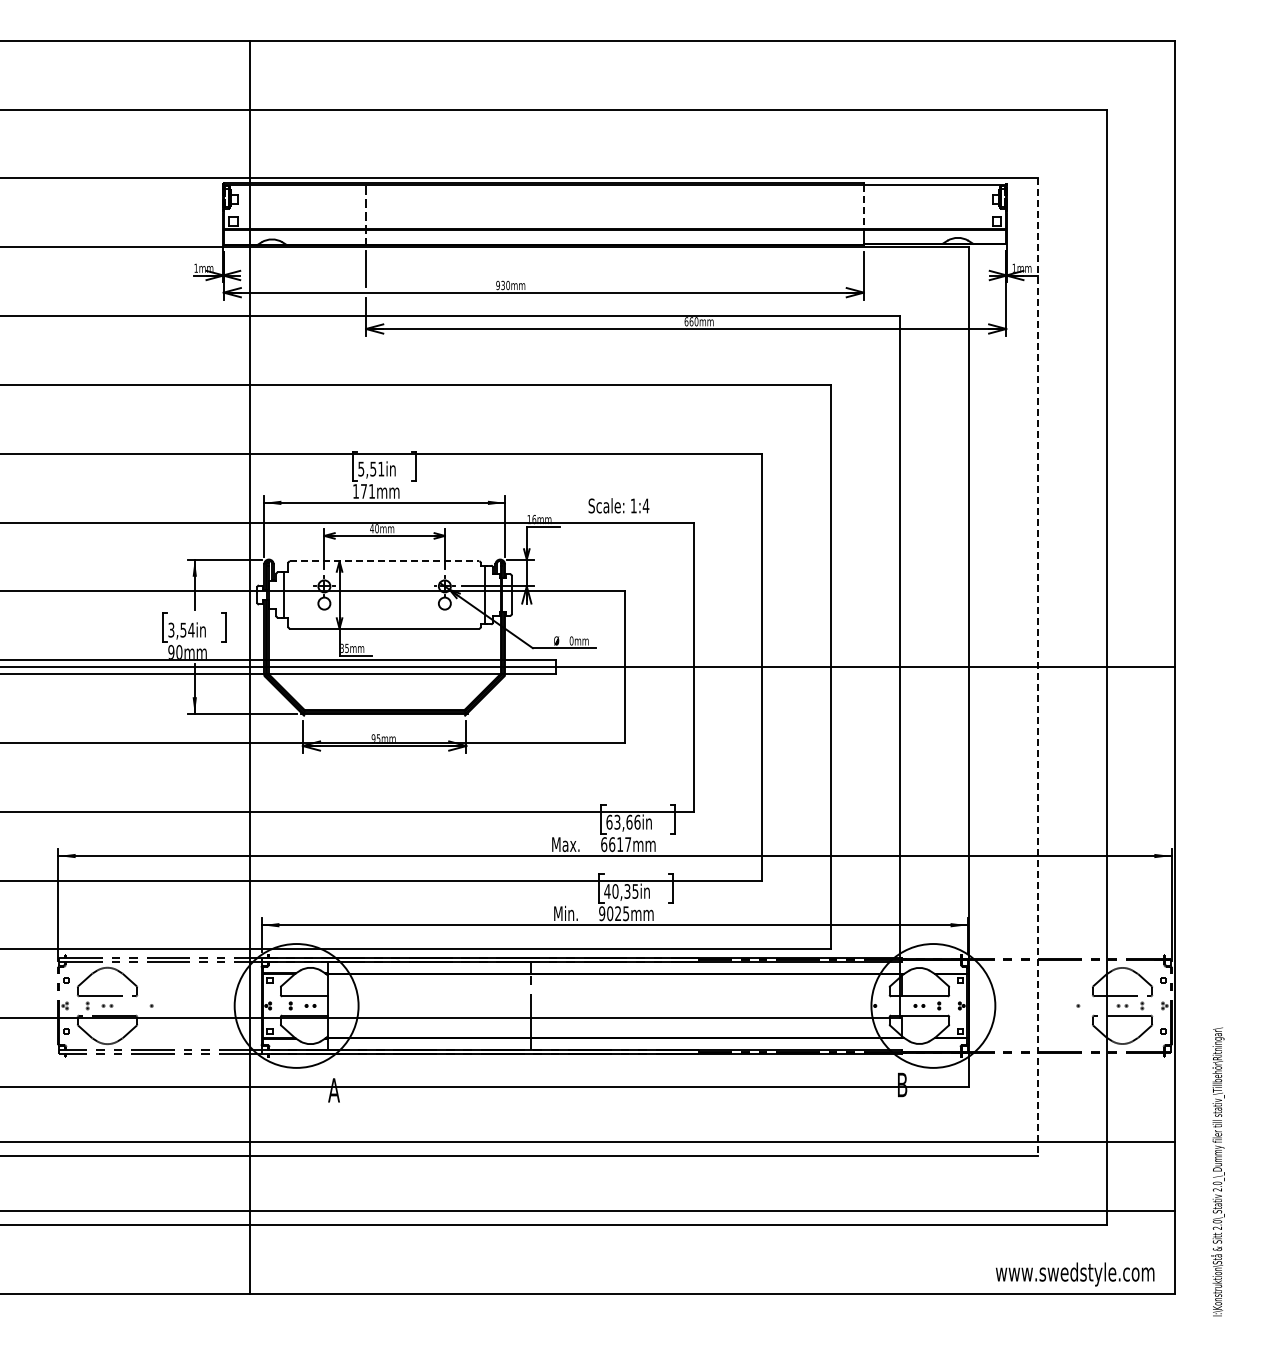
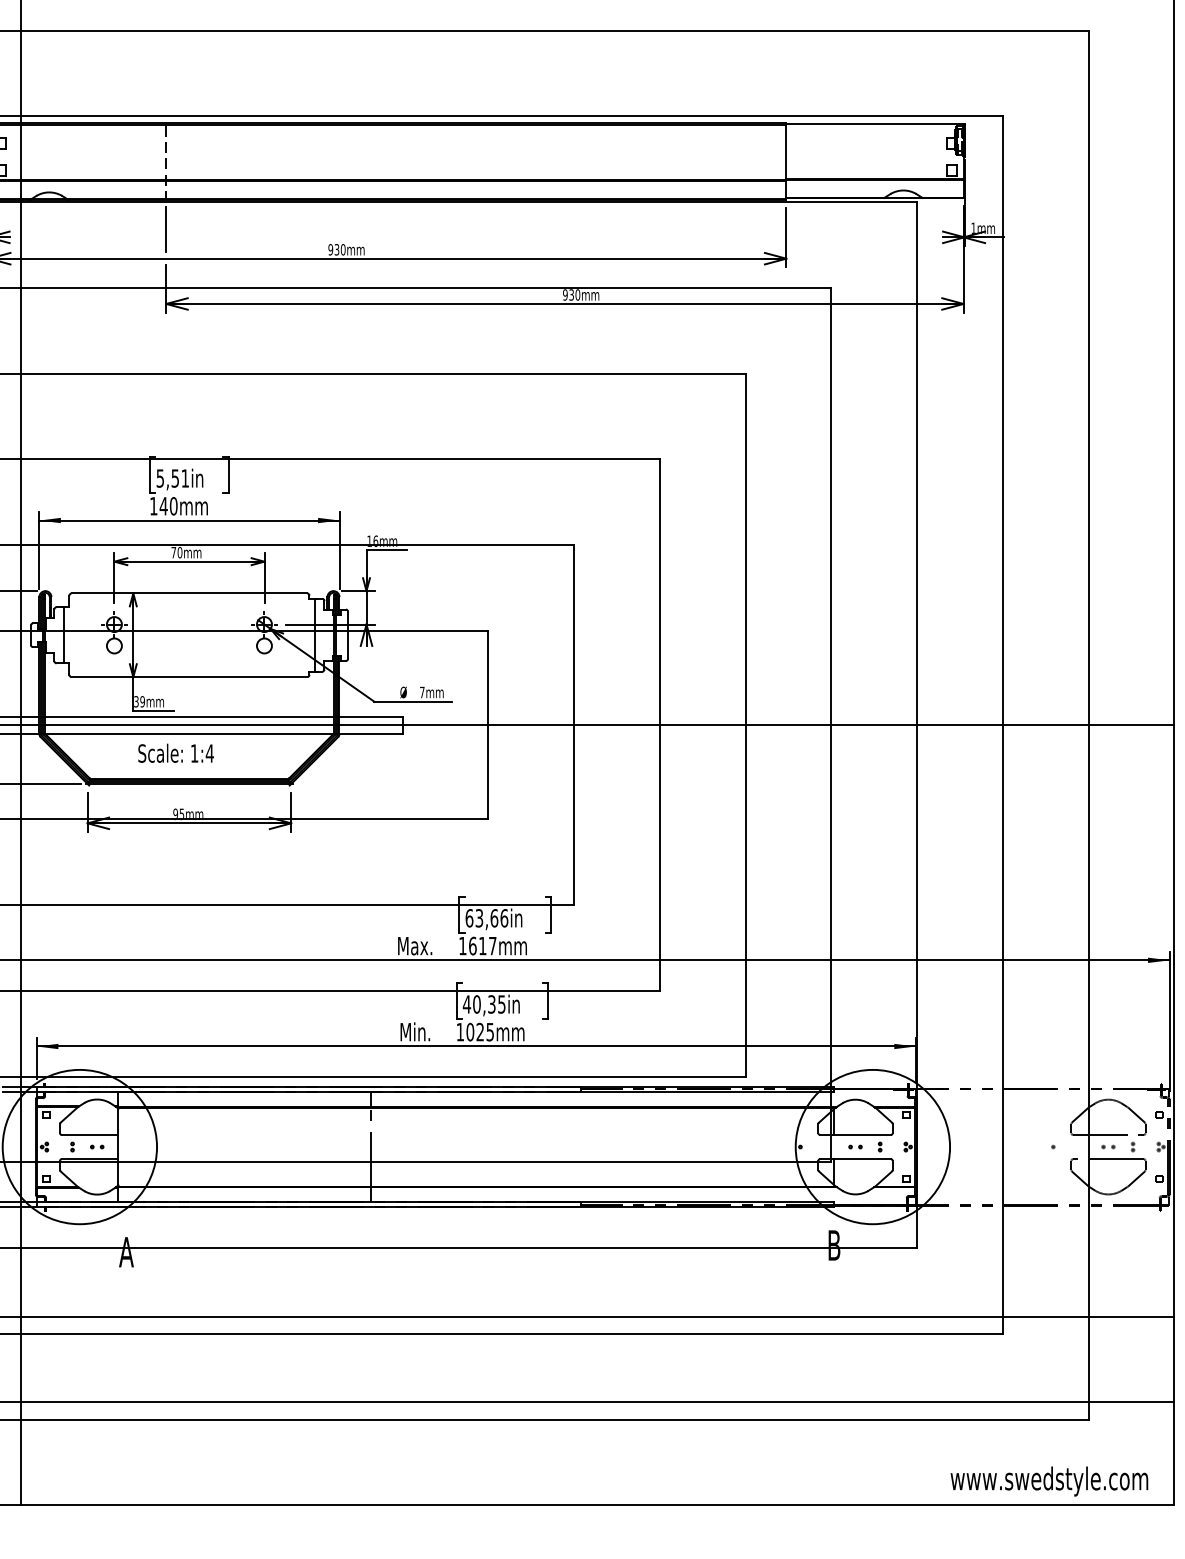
line: (863, 207) -> (785, 152), dashed -> solid
text: (688, 321) -> (567, 294), 660mm -> 930mm
text: (367, 491) -> (168, 506), 171mm -> 140mm
text: (618, 505) -> (175, 752), moved
text: (372, 528) -> (174, 552), 40mm -> 70mm
line: (384, 561) -> (189, 593), dashed -> solid
text: (571, 640) -> (422, 691), 0mm -> 7mm
text: (346, 648) -> (141, 701), 35mm -> 39mm
line: (1037, 667) -> (1002, 725), dashed -> solid
text: (604, 844) -> (463, 945), 6617mm -> 1617mm
text: (602, 913) -> (460, 1031), 9025mm -> 1025mm

